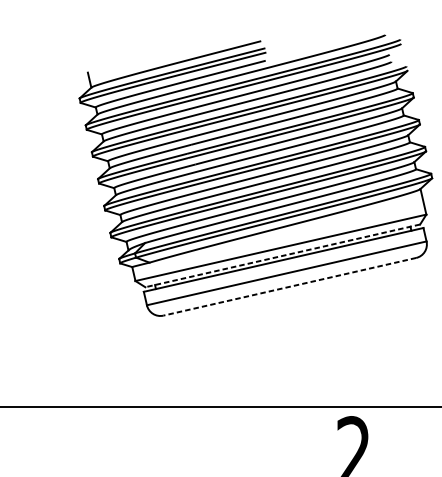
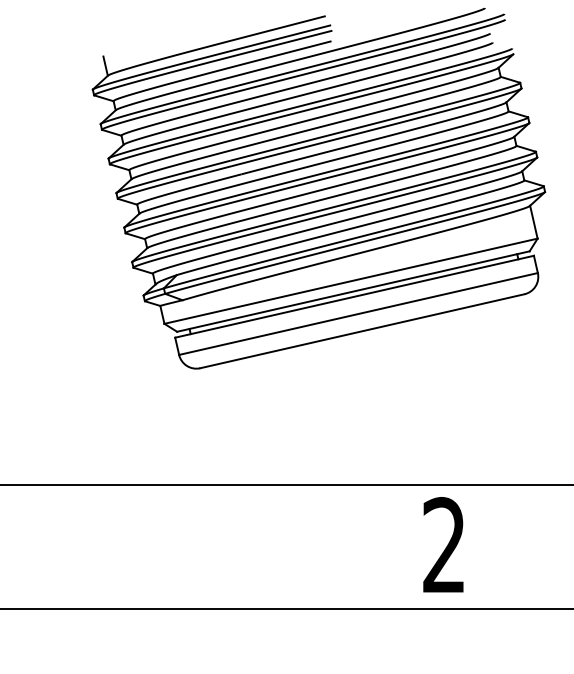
line: (282, 255) -> (353, 291), dashed -> solid
line: (289, 287) -> (361, 331), dashed -> solid

